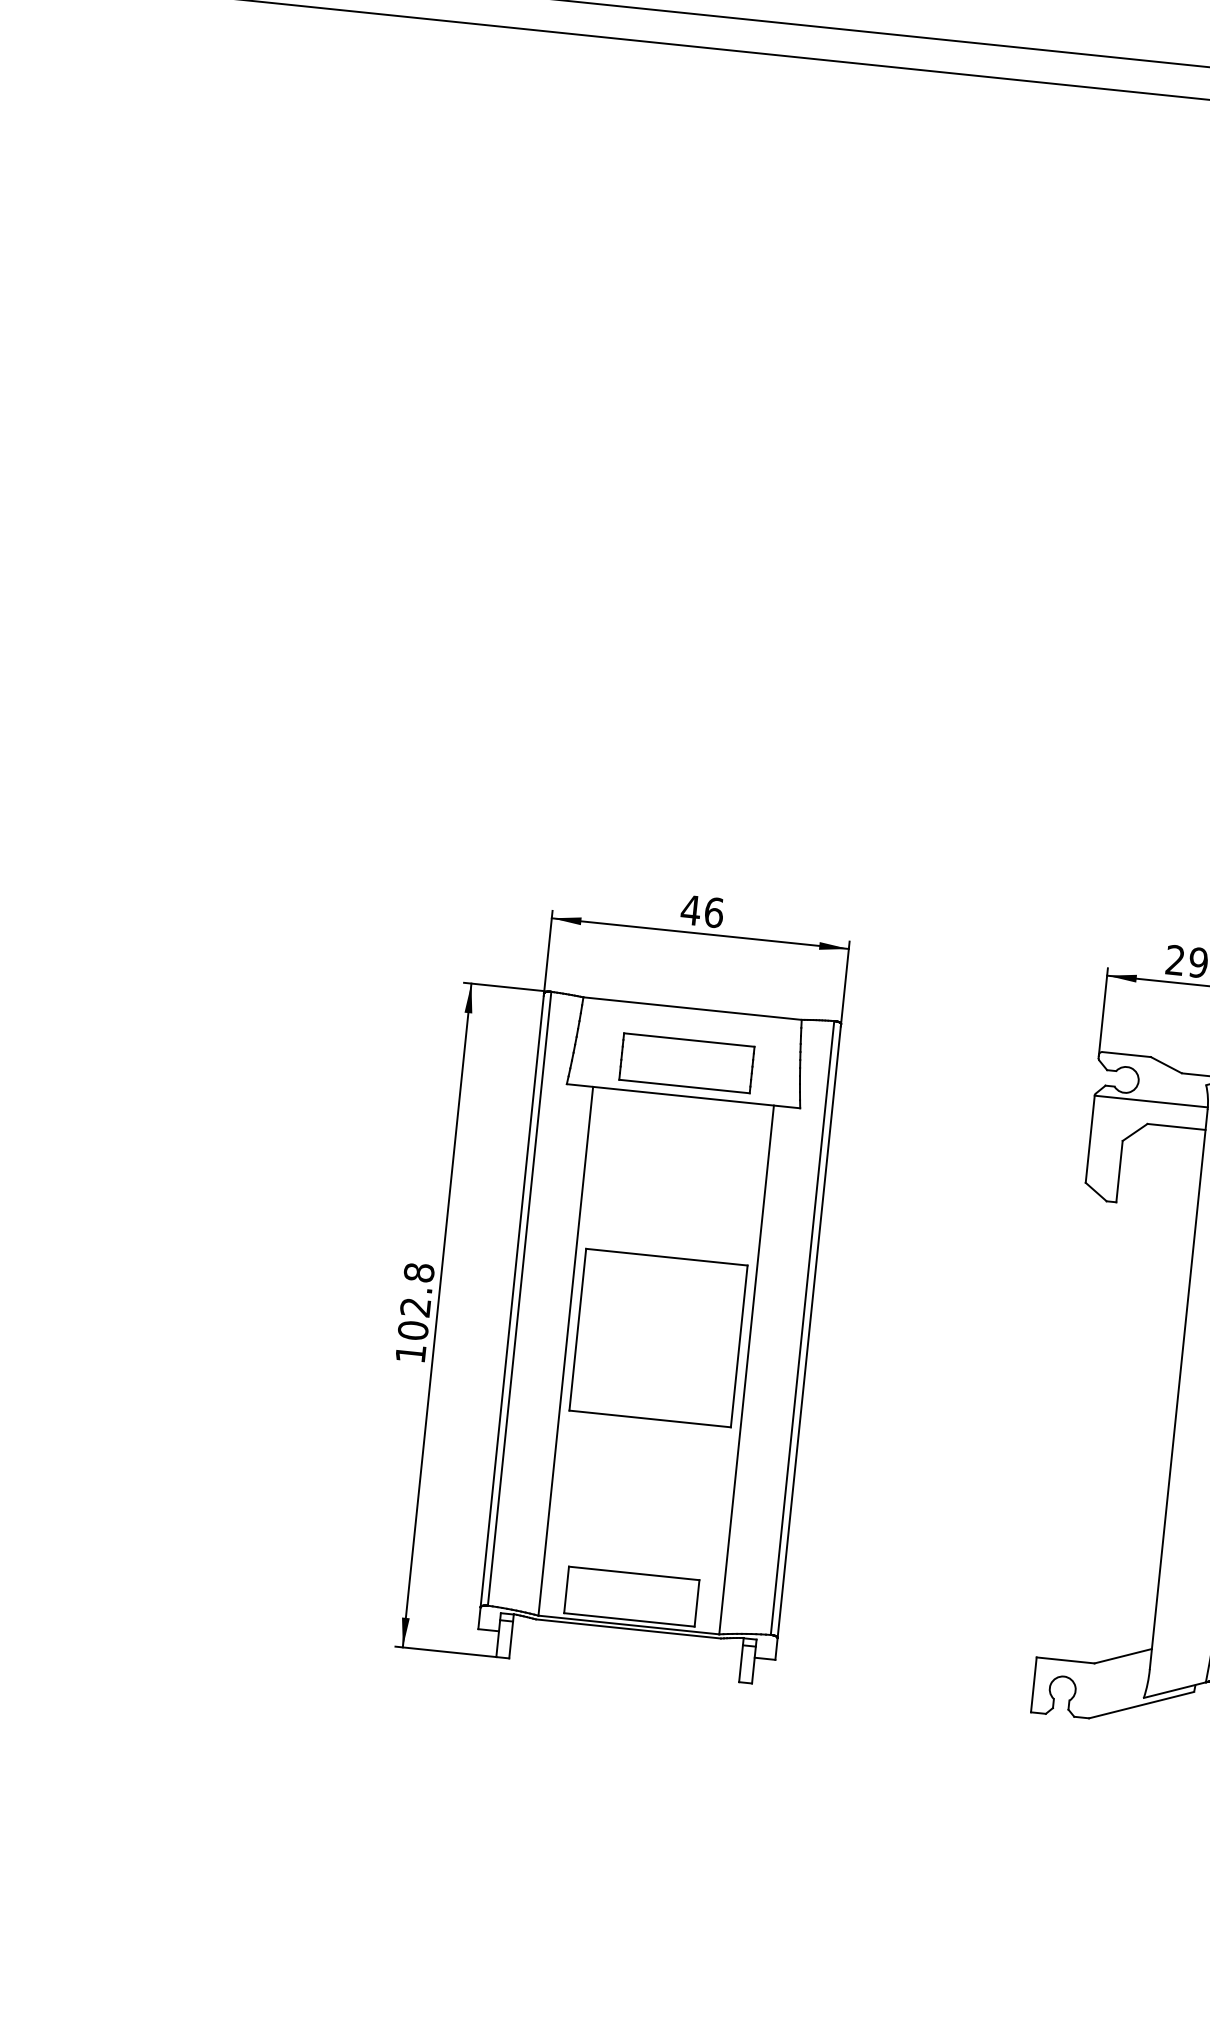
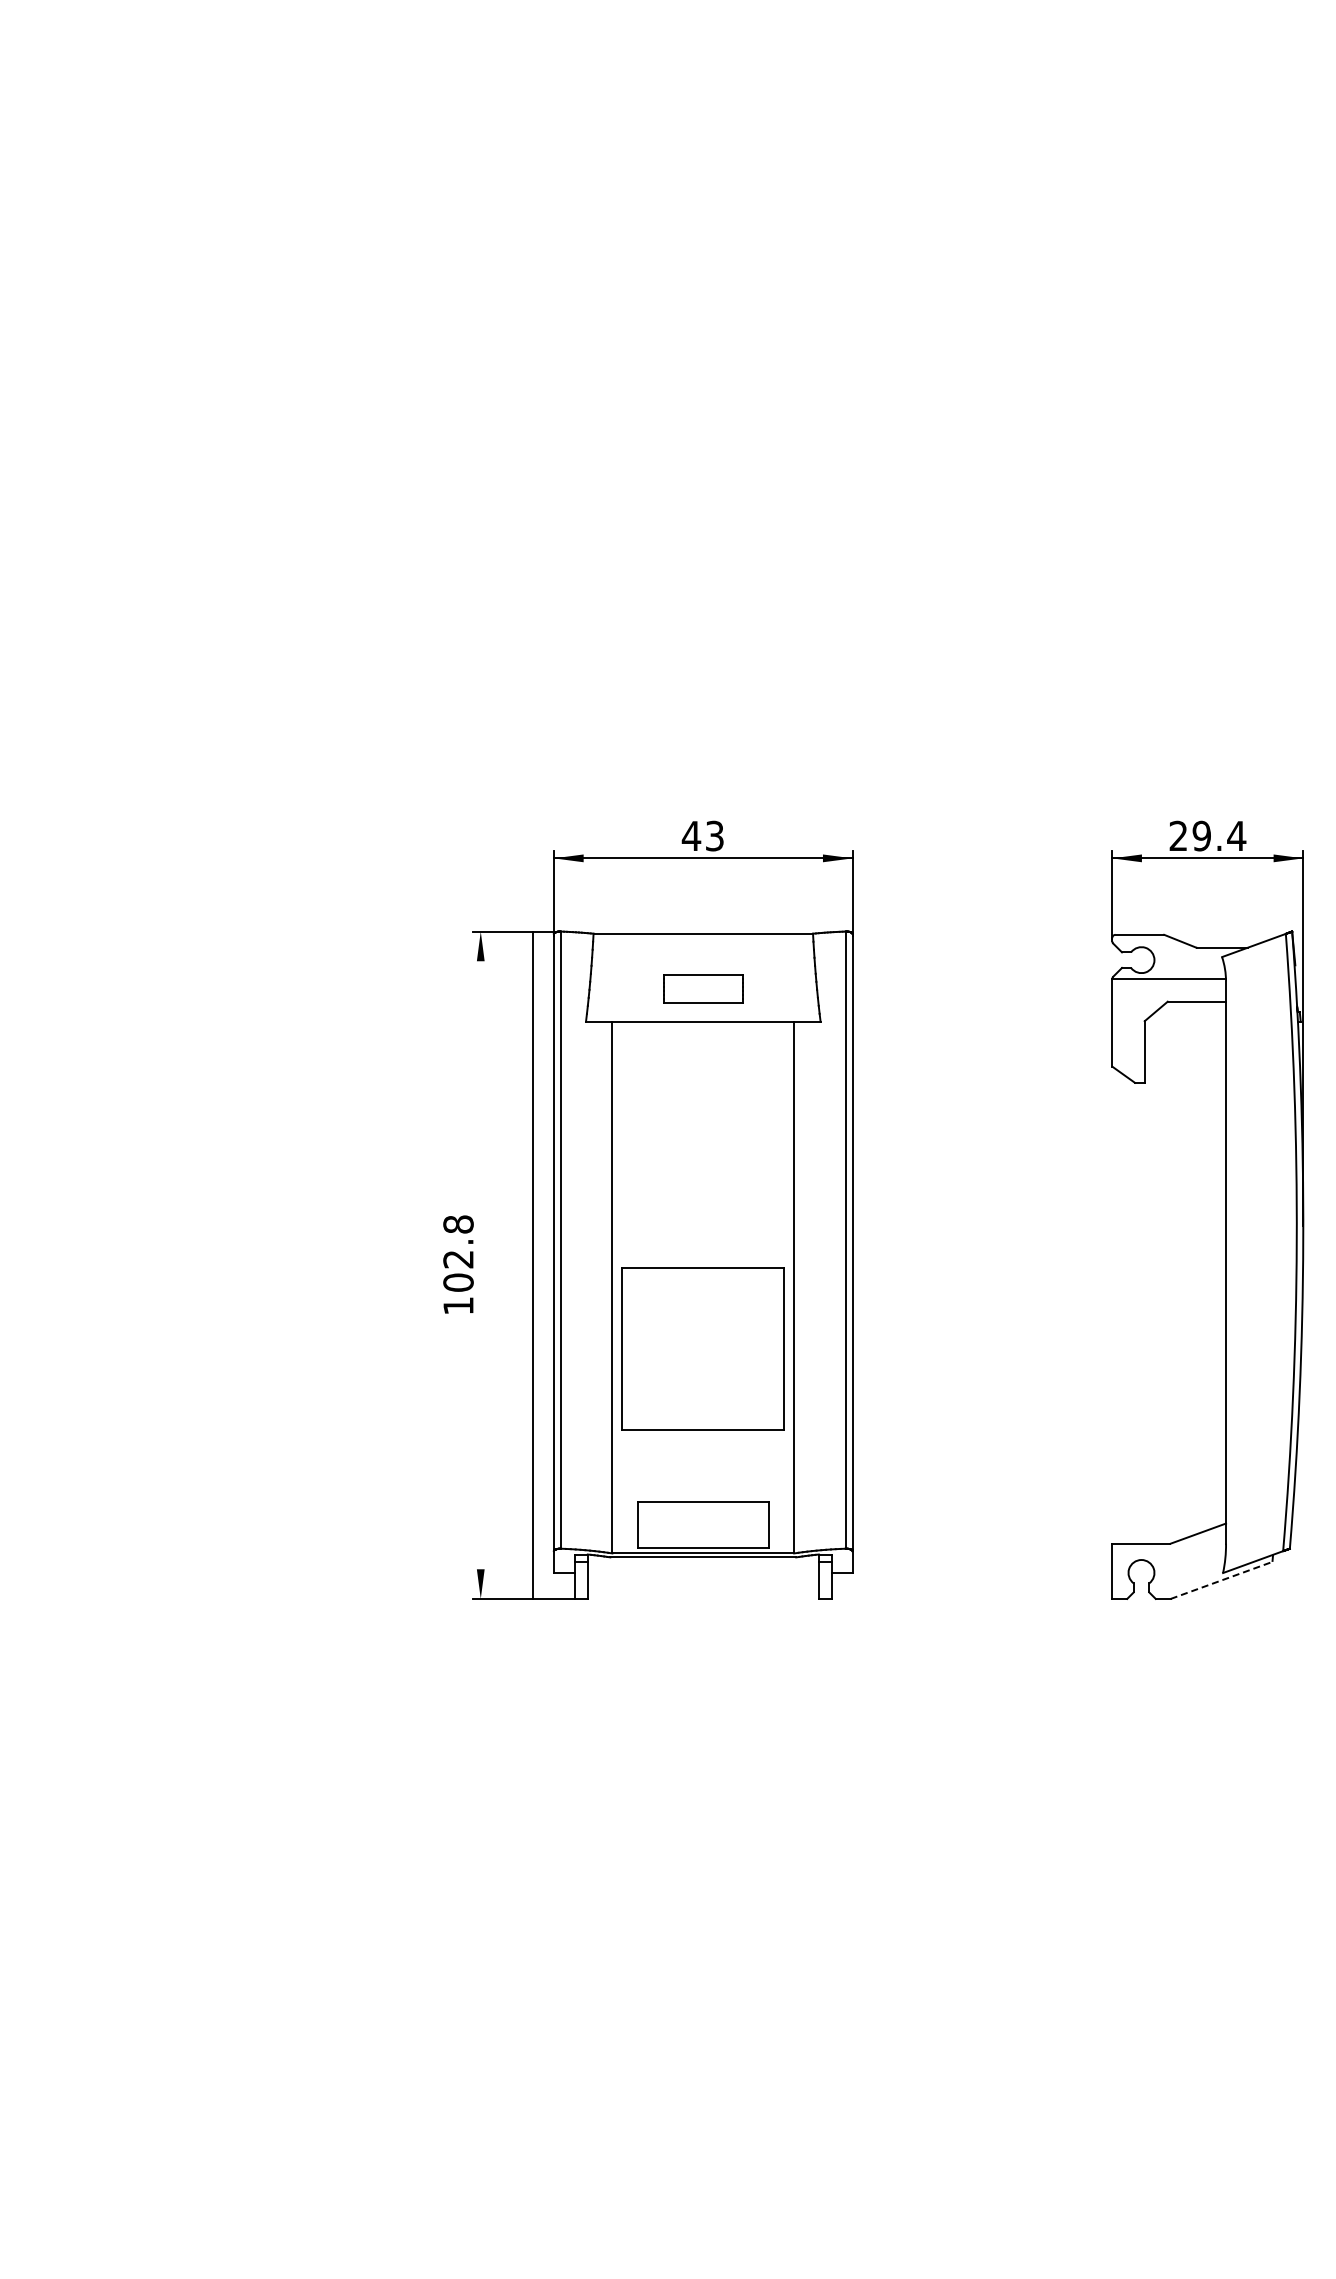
text: (713, 912) -> (714, 835), 46 -> 43
part: (687, 1063) -> (703, 988), size x0.6
line: (436, 1314) -> (532, 1264), moved
part: (657, 1337) -> (702, 1348), moved
line: (1142, 1705) -> (1222, 1580), solid -> dashed

